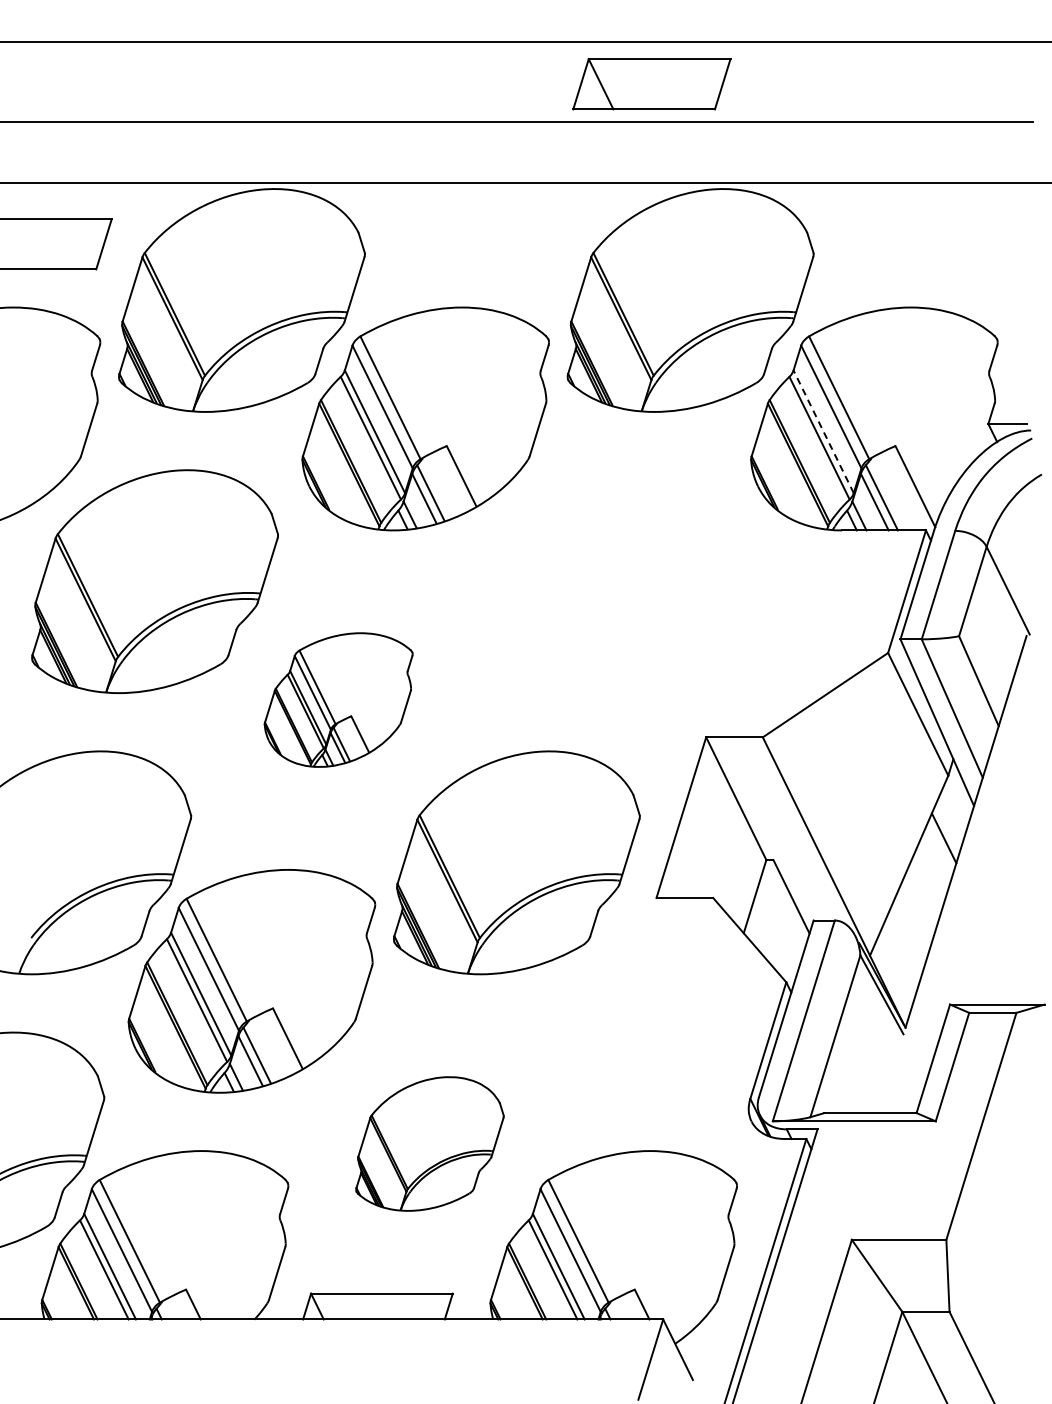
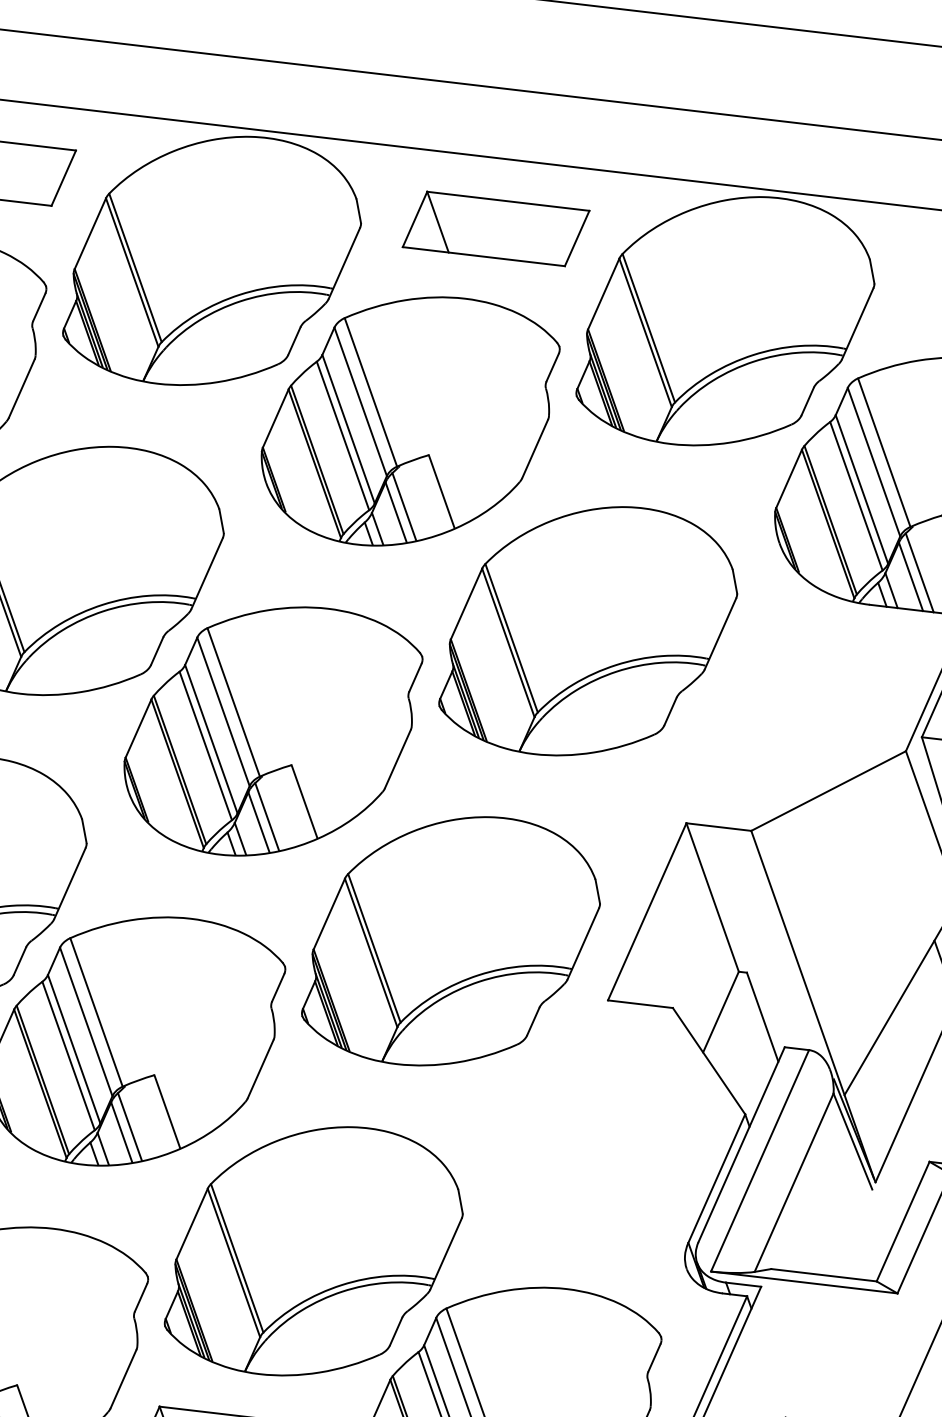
part: (651, 84) -> (495, 229), moved
line: (823, 431) -> (861, 489), dashed -> solid
part: (603, 581) -> (589, 631), added
part: (338, 699) -> (270, 730), size x1.67
part: (429, 1143) -> (315, 1250), size x1.67

